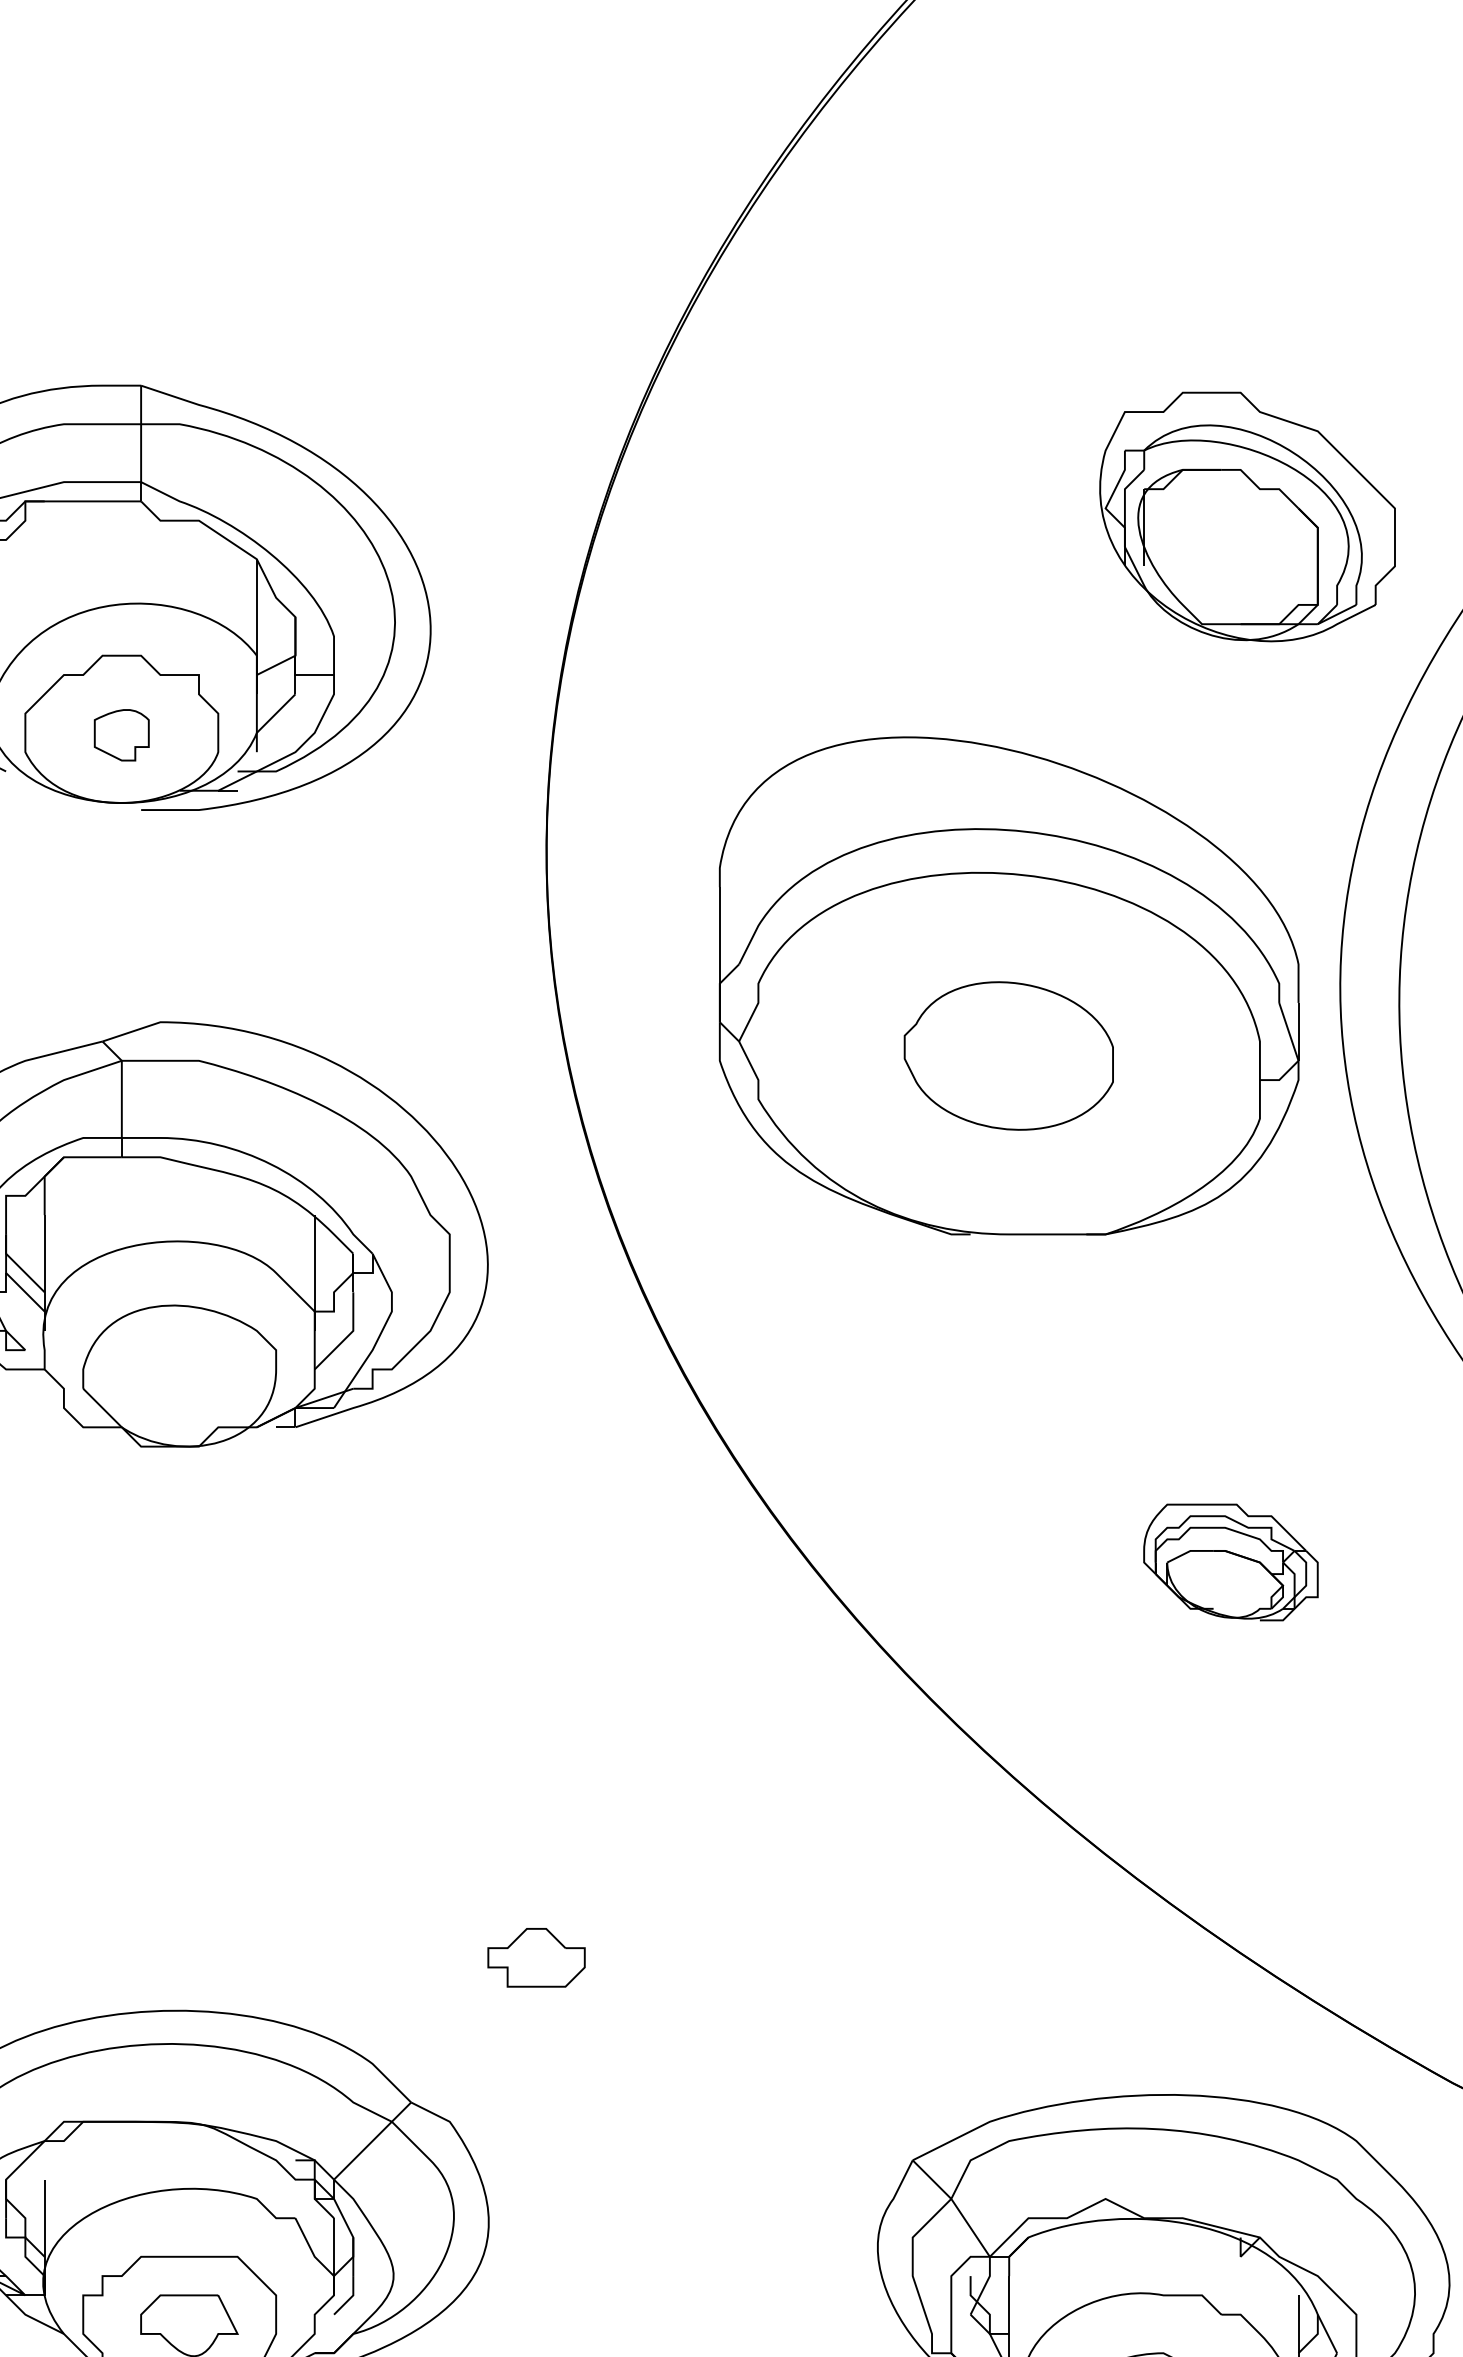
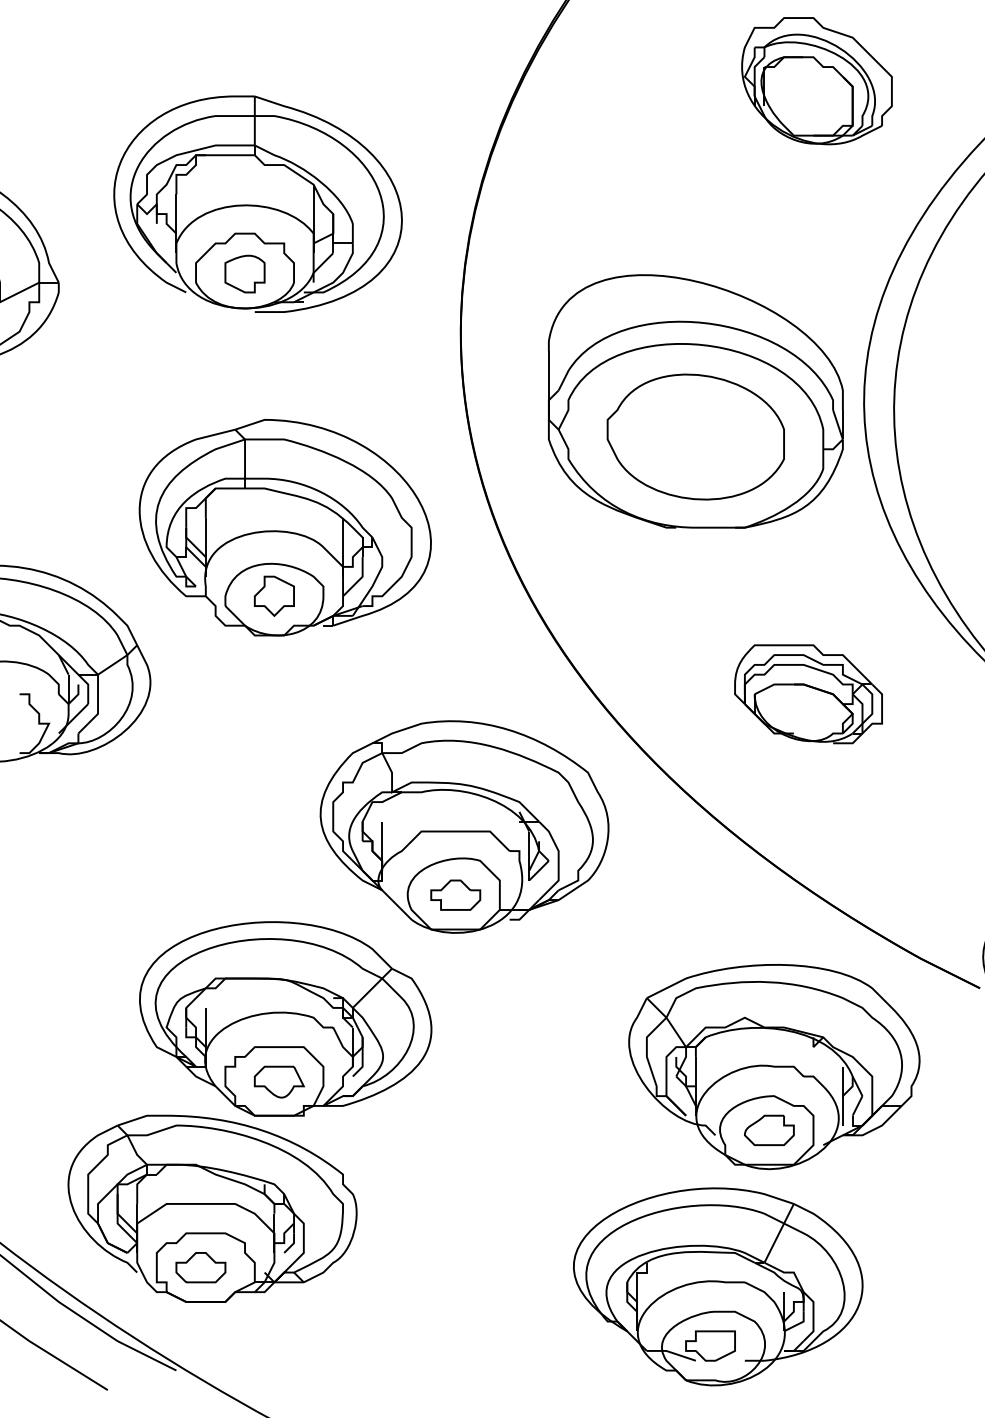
part: (1246, 517) -> (816, 81), moved
part: (120, 734) -> (244, 273), size x1.43
part: (1008, 1054) -> (695, 436), size x1.67
part: (177, 1367) -> (273, 595), added
part: (1230, 1562) -> (808, 694), size x1.67
part: (553, 1822) -> (464, 826), added

